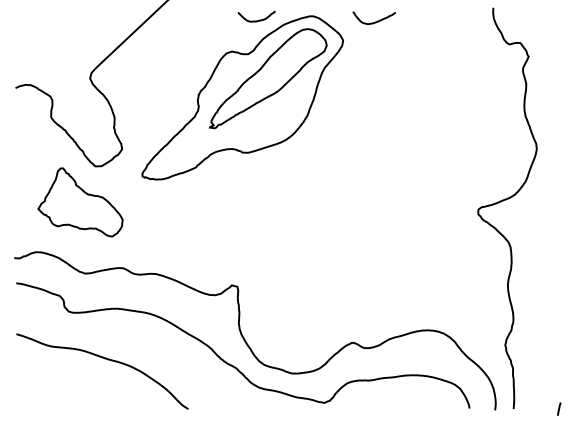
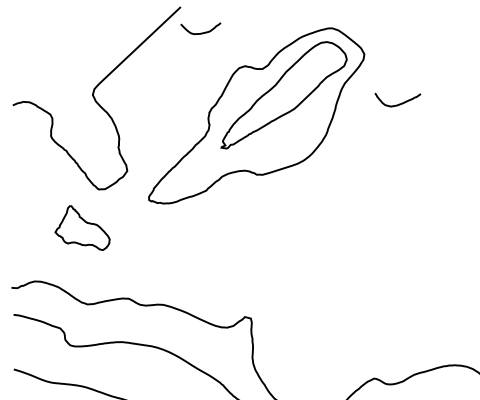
curve: (256, 20) -> (200, 32), moved
curve: (374, 21) -> (398, 103), moved
part: (80, 202) -> (82, 228), size x0.6

